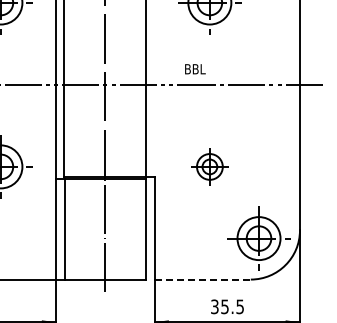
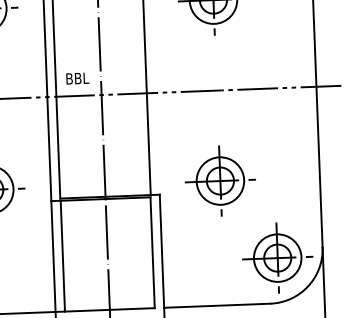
text: (195, 69) -> (77, 78), moved
part: (209, 166) -> (220, 180), size x1.67
line: (203, 279) -> (218, 305), dashed -> solid

